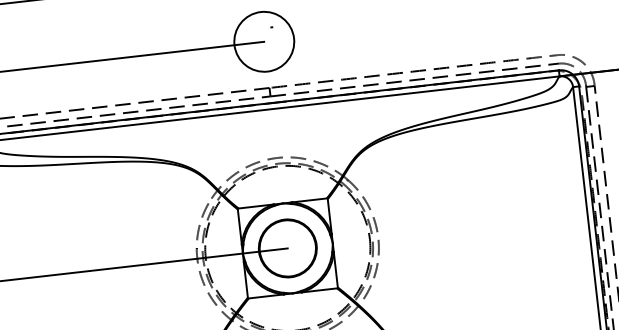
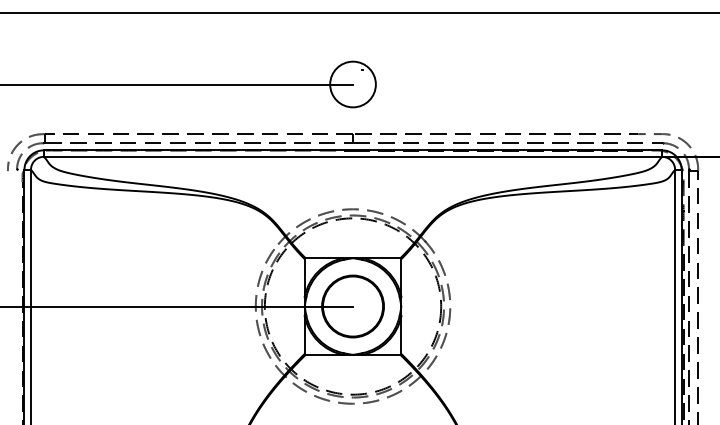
circle: (263, 41) -> (352, 84), size x0.71

